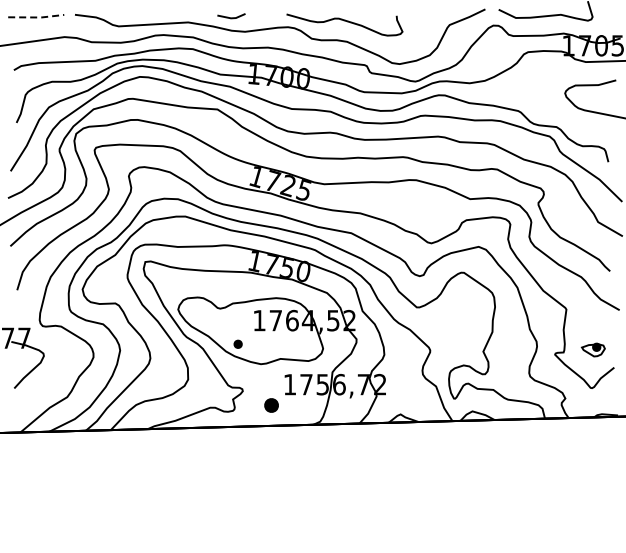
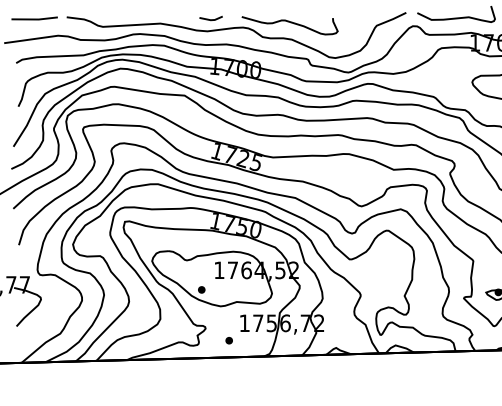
line: (37, 17) -> (35, 19), dashed -> solid
line: (231, 17) -> (211, 19), moved
part: (270, 405) -> (228, 340), size x0.62

